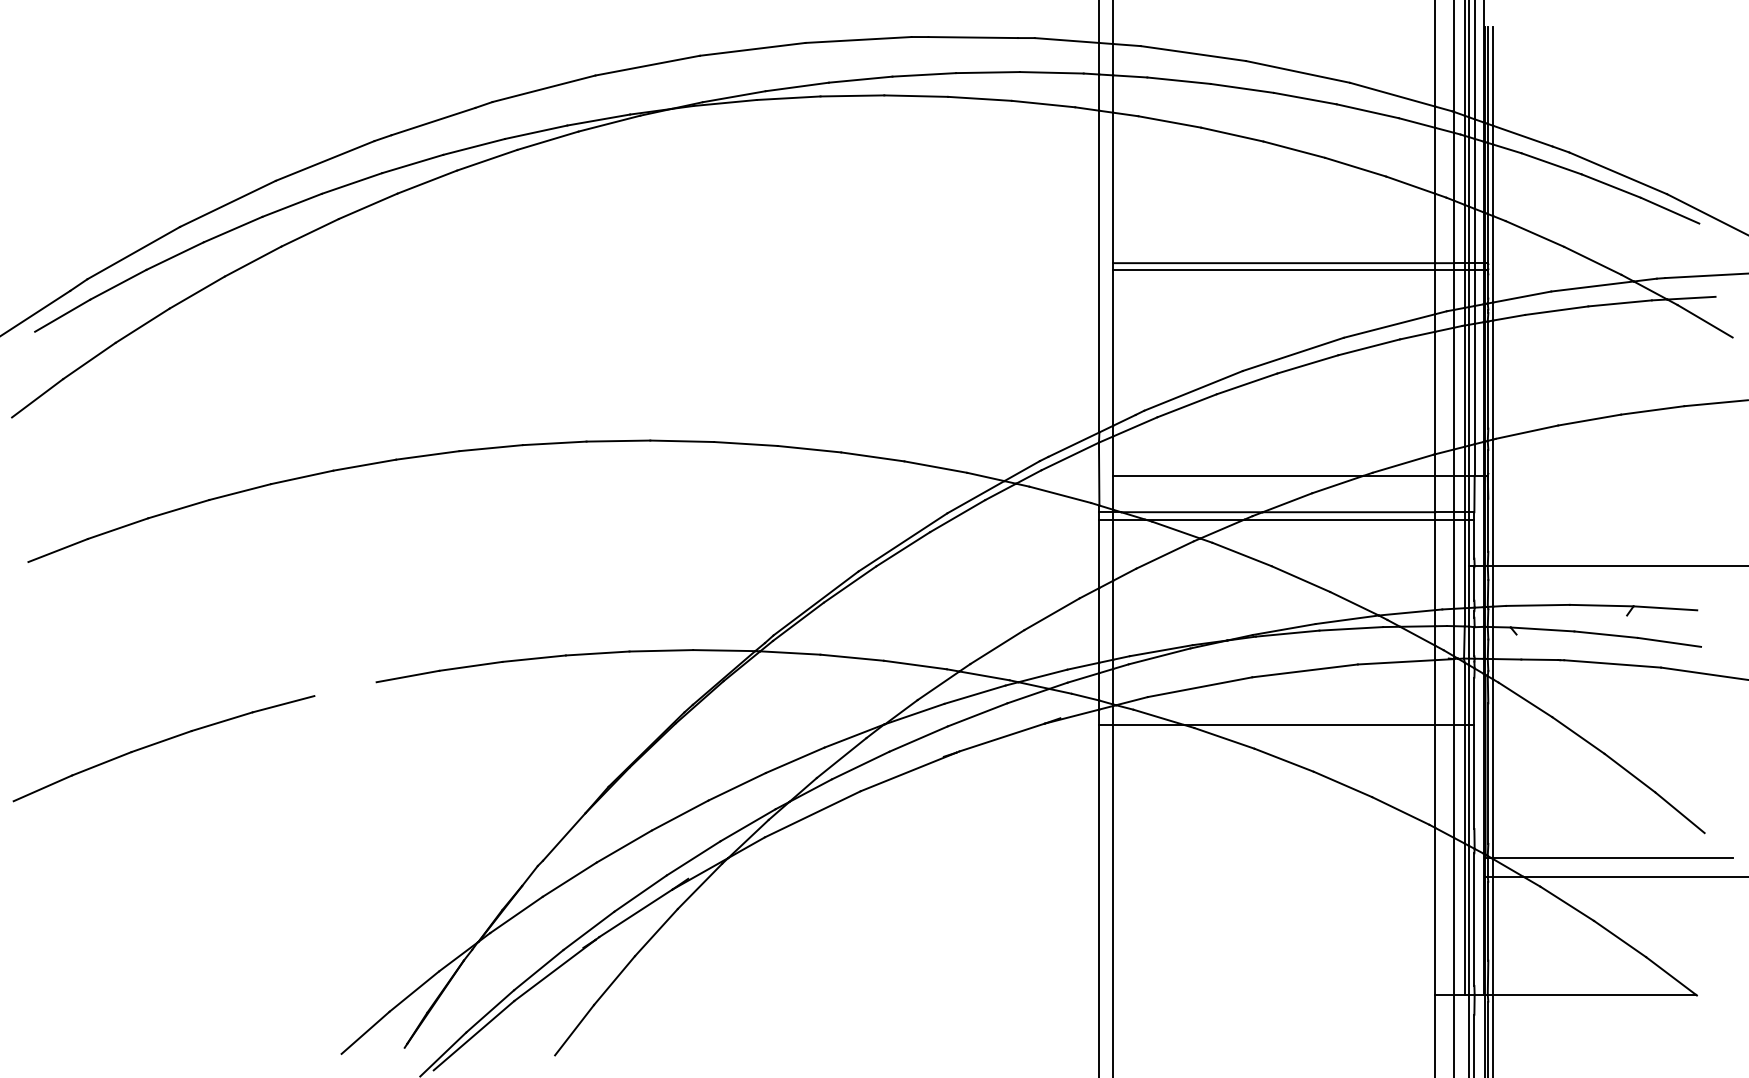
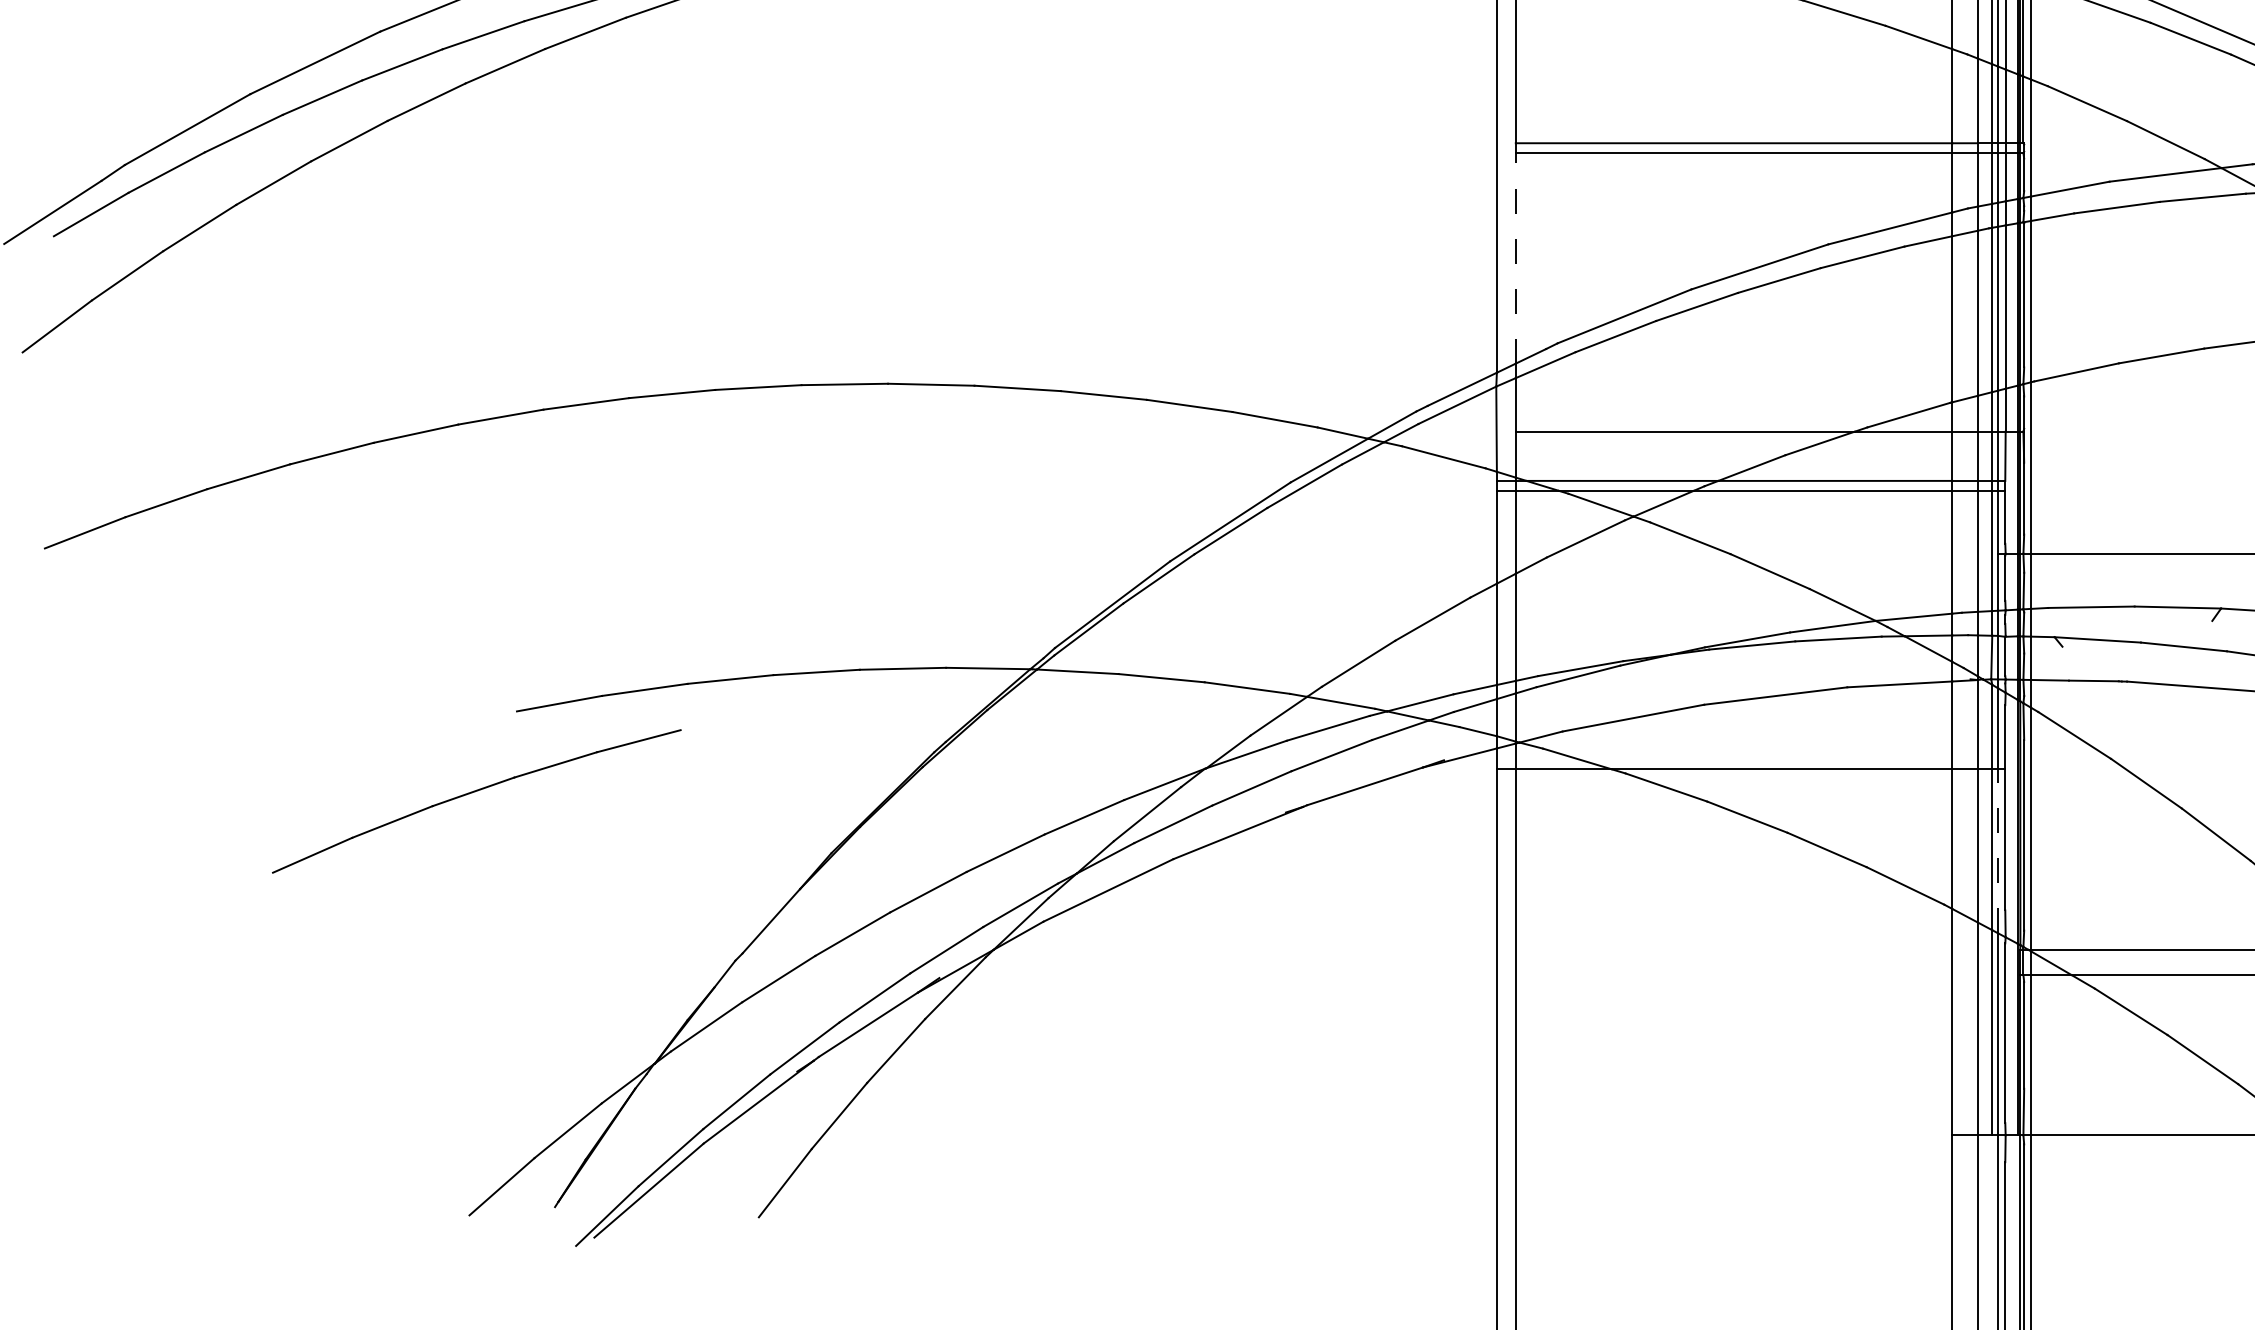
line: (1113, 348) -> (1516, 258), solid -> dashed
part: (162, 742) -> (474, 793), moved
line: (1469, 784) -> (1998, 850), solid -> dashed

